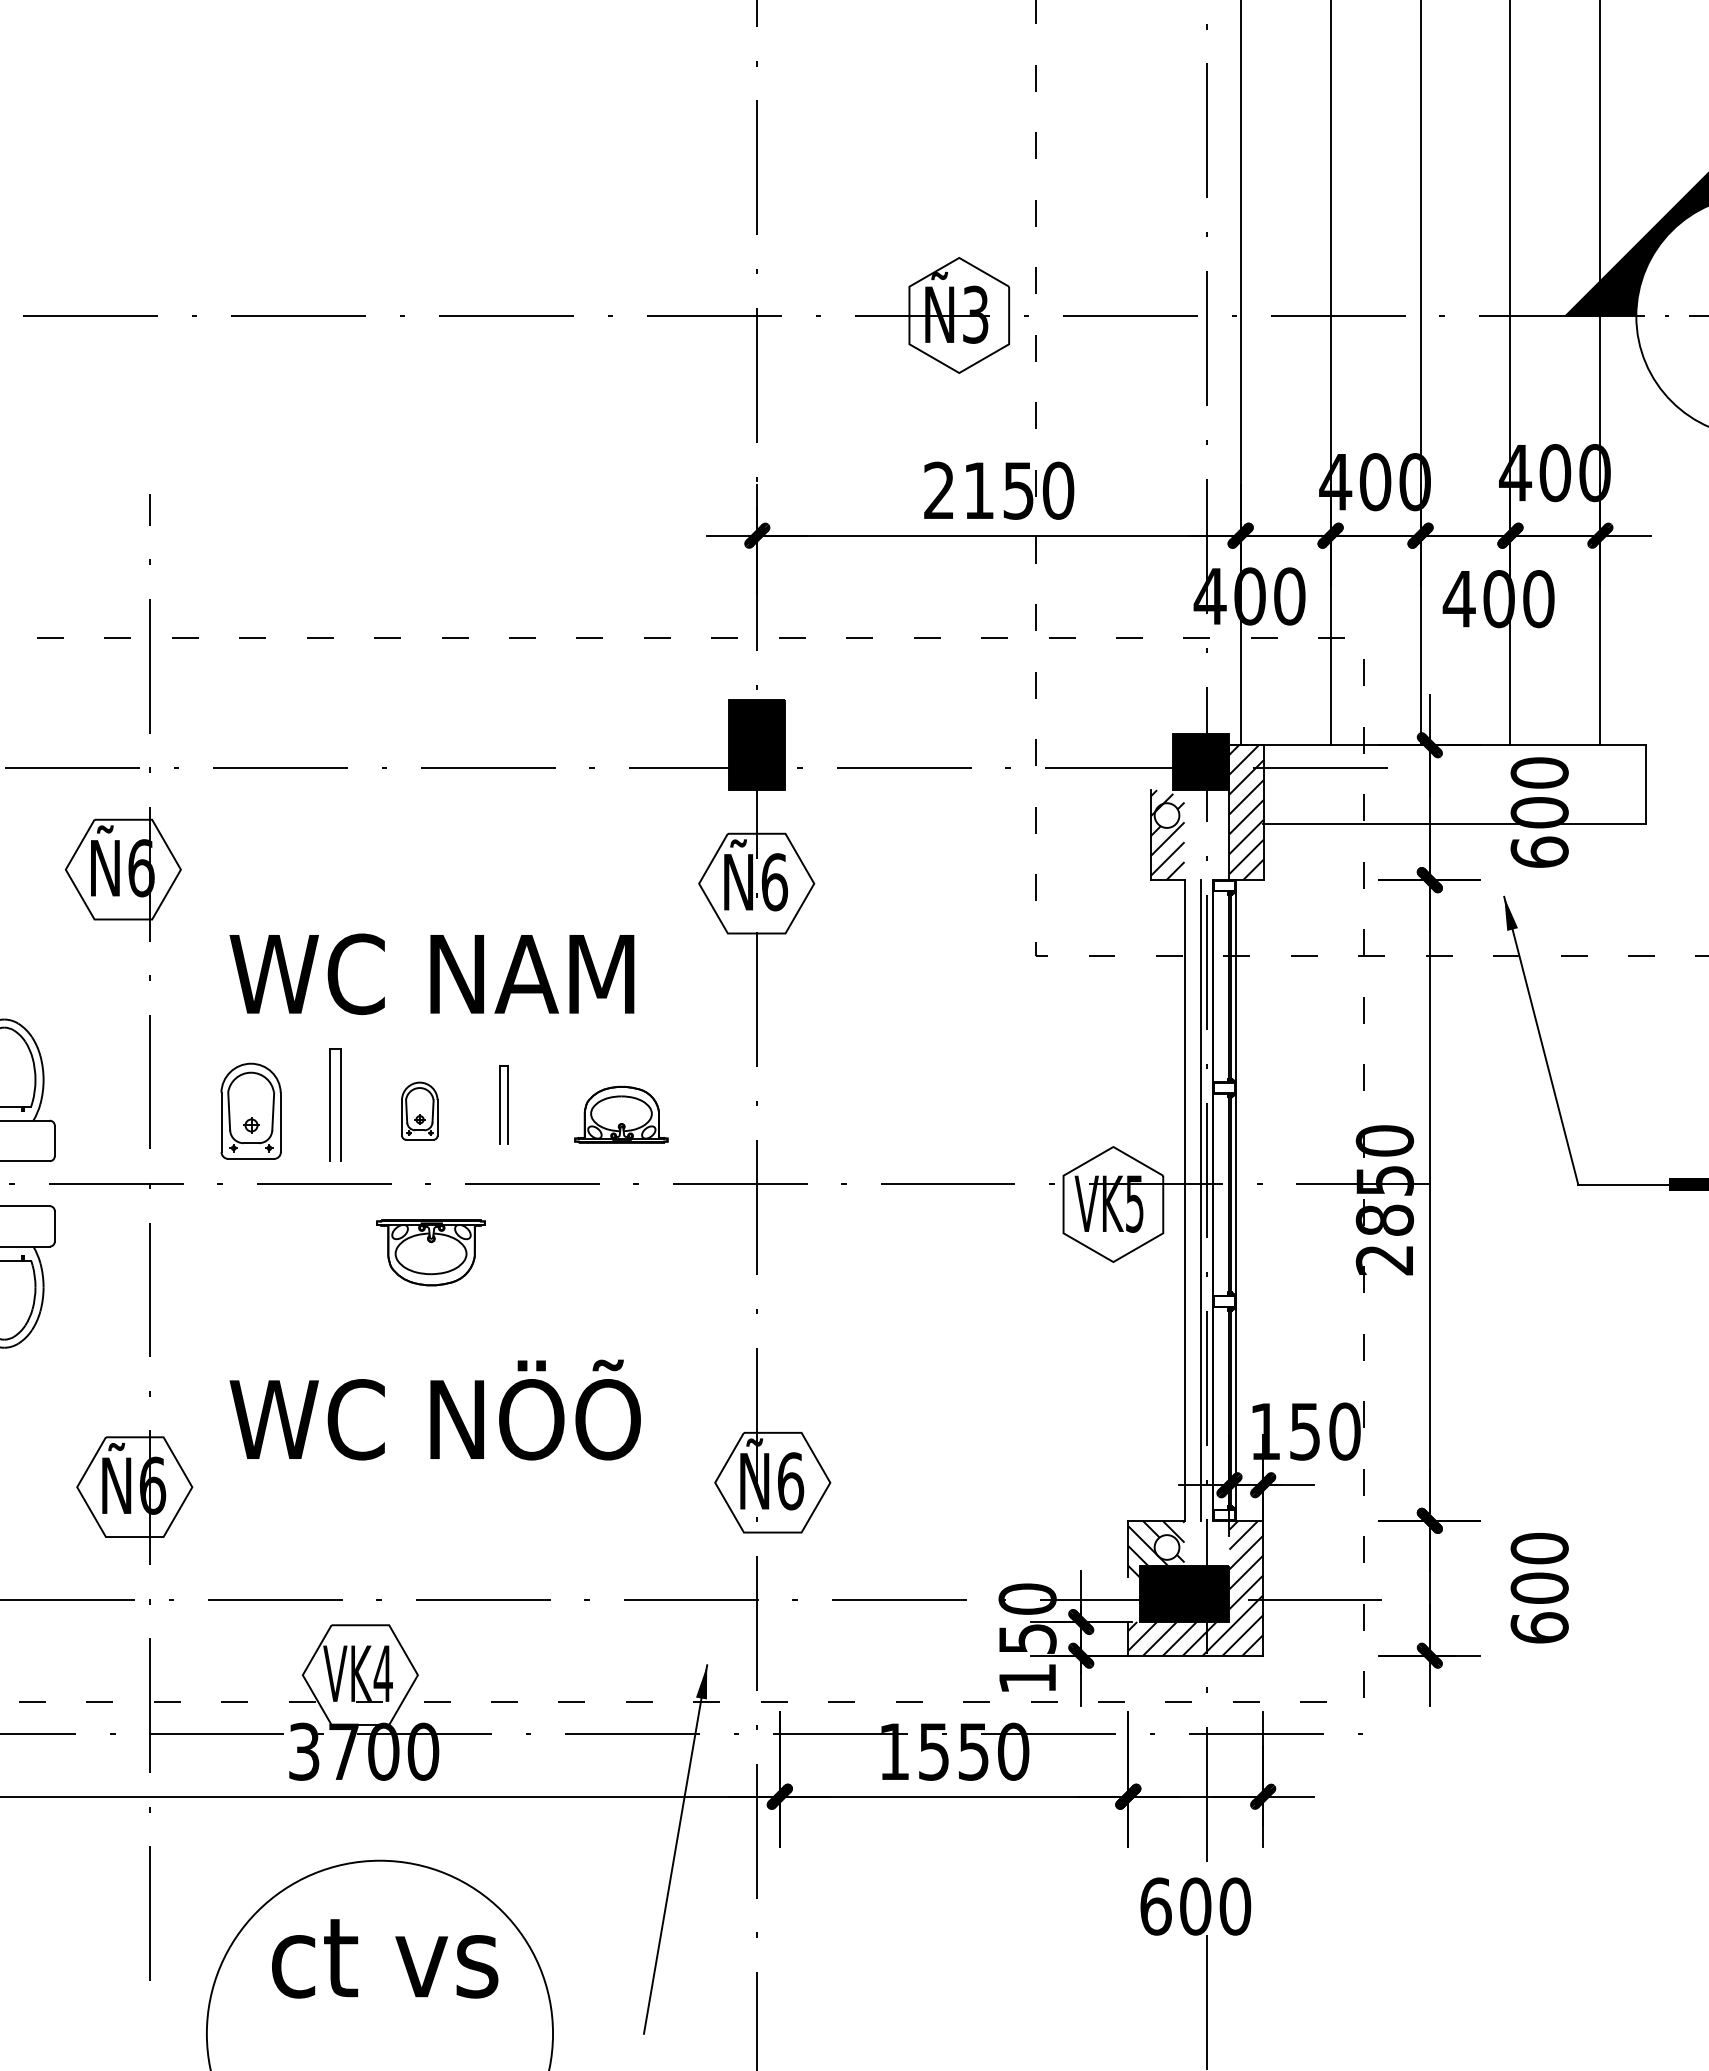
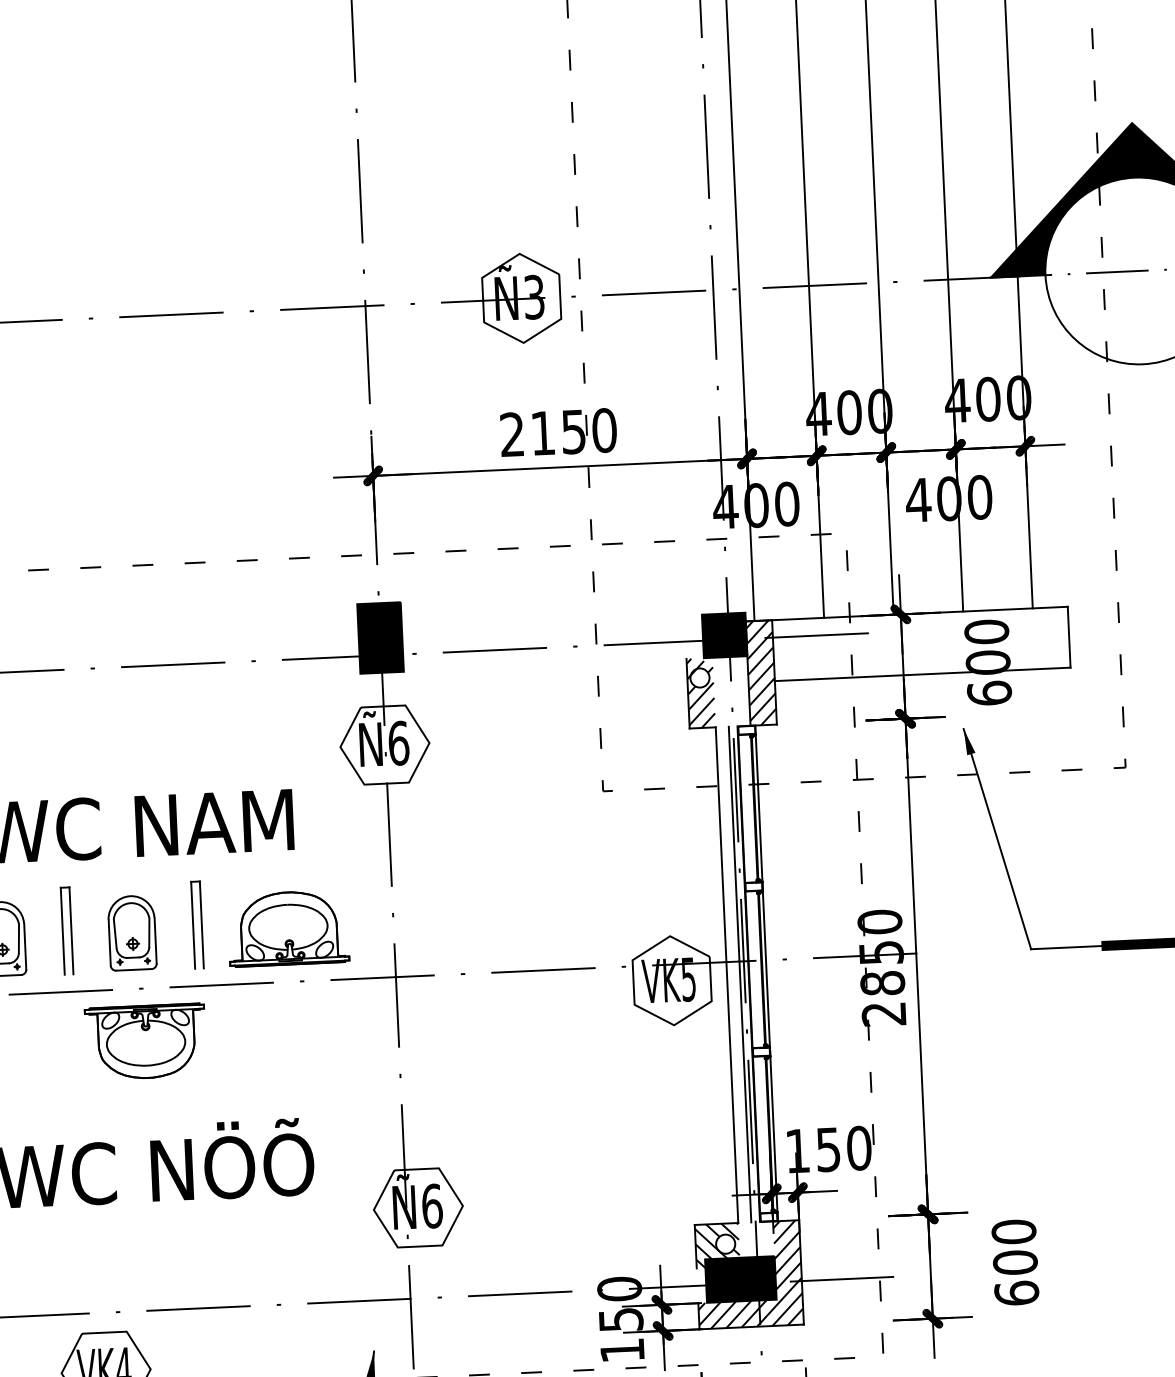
part: (504, 1104) -> (197, 924), size x1.43
part: (419, 1110) -> (132, 932), size x1.67
part: (621, 1114) -> (288, 928), size x1.67
part: (430, 1252) -> (145, 1041), size x1.43

